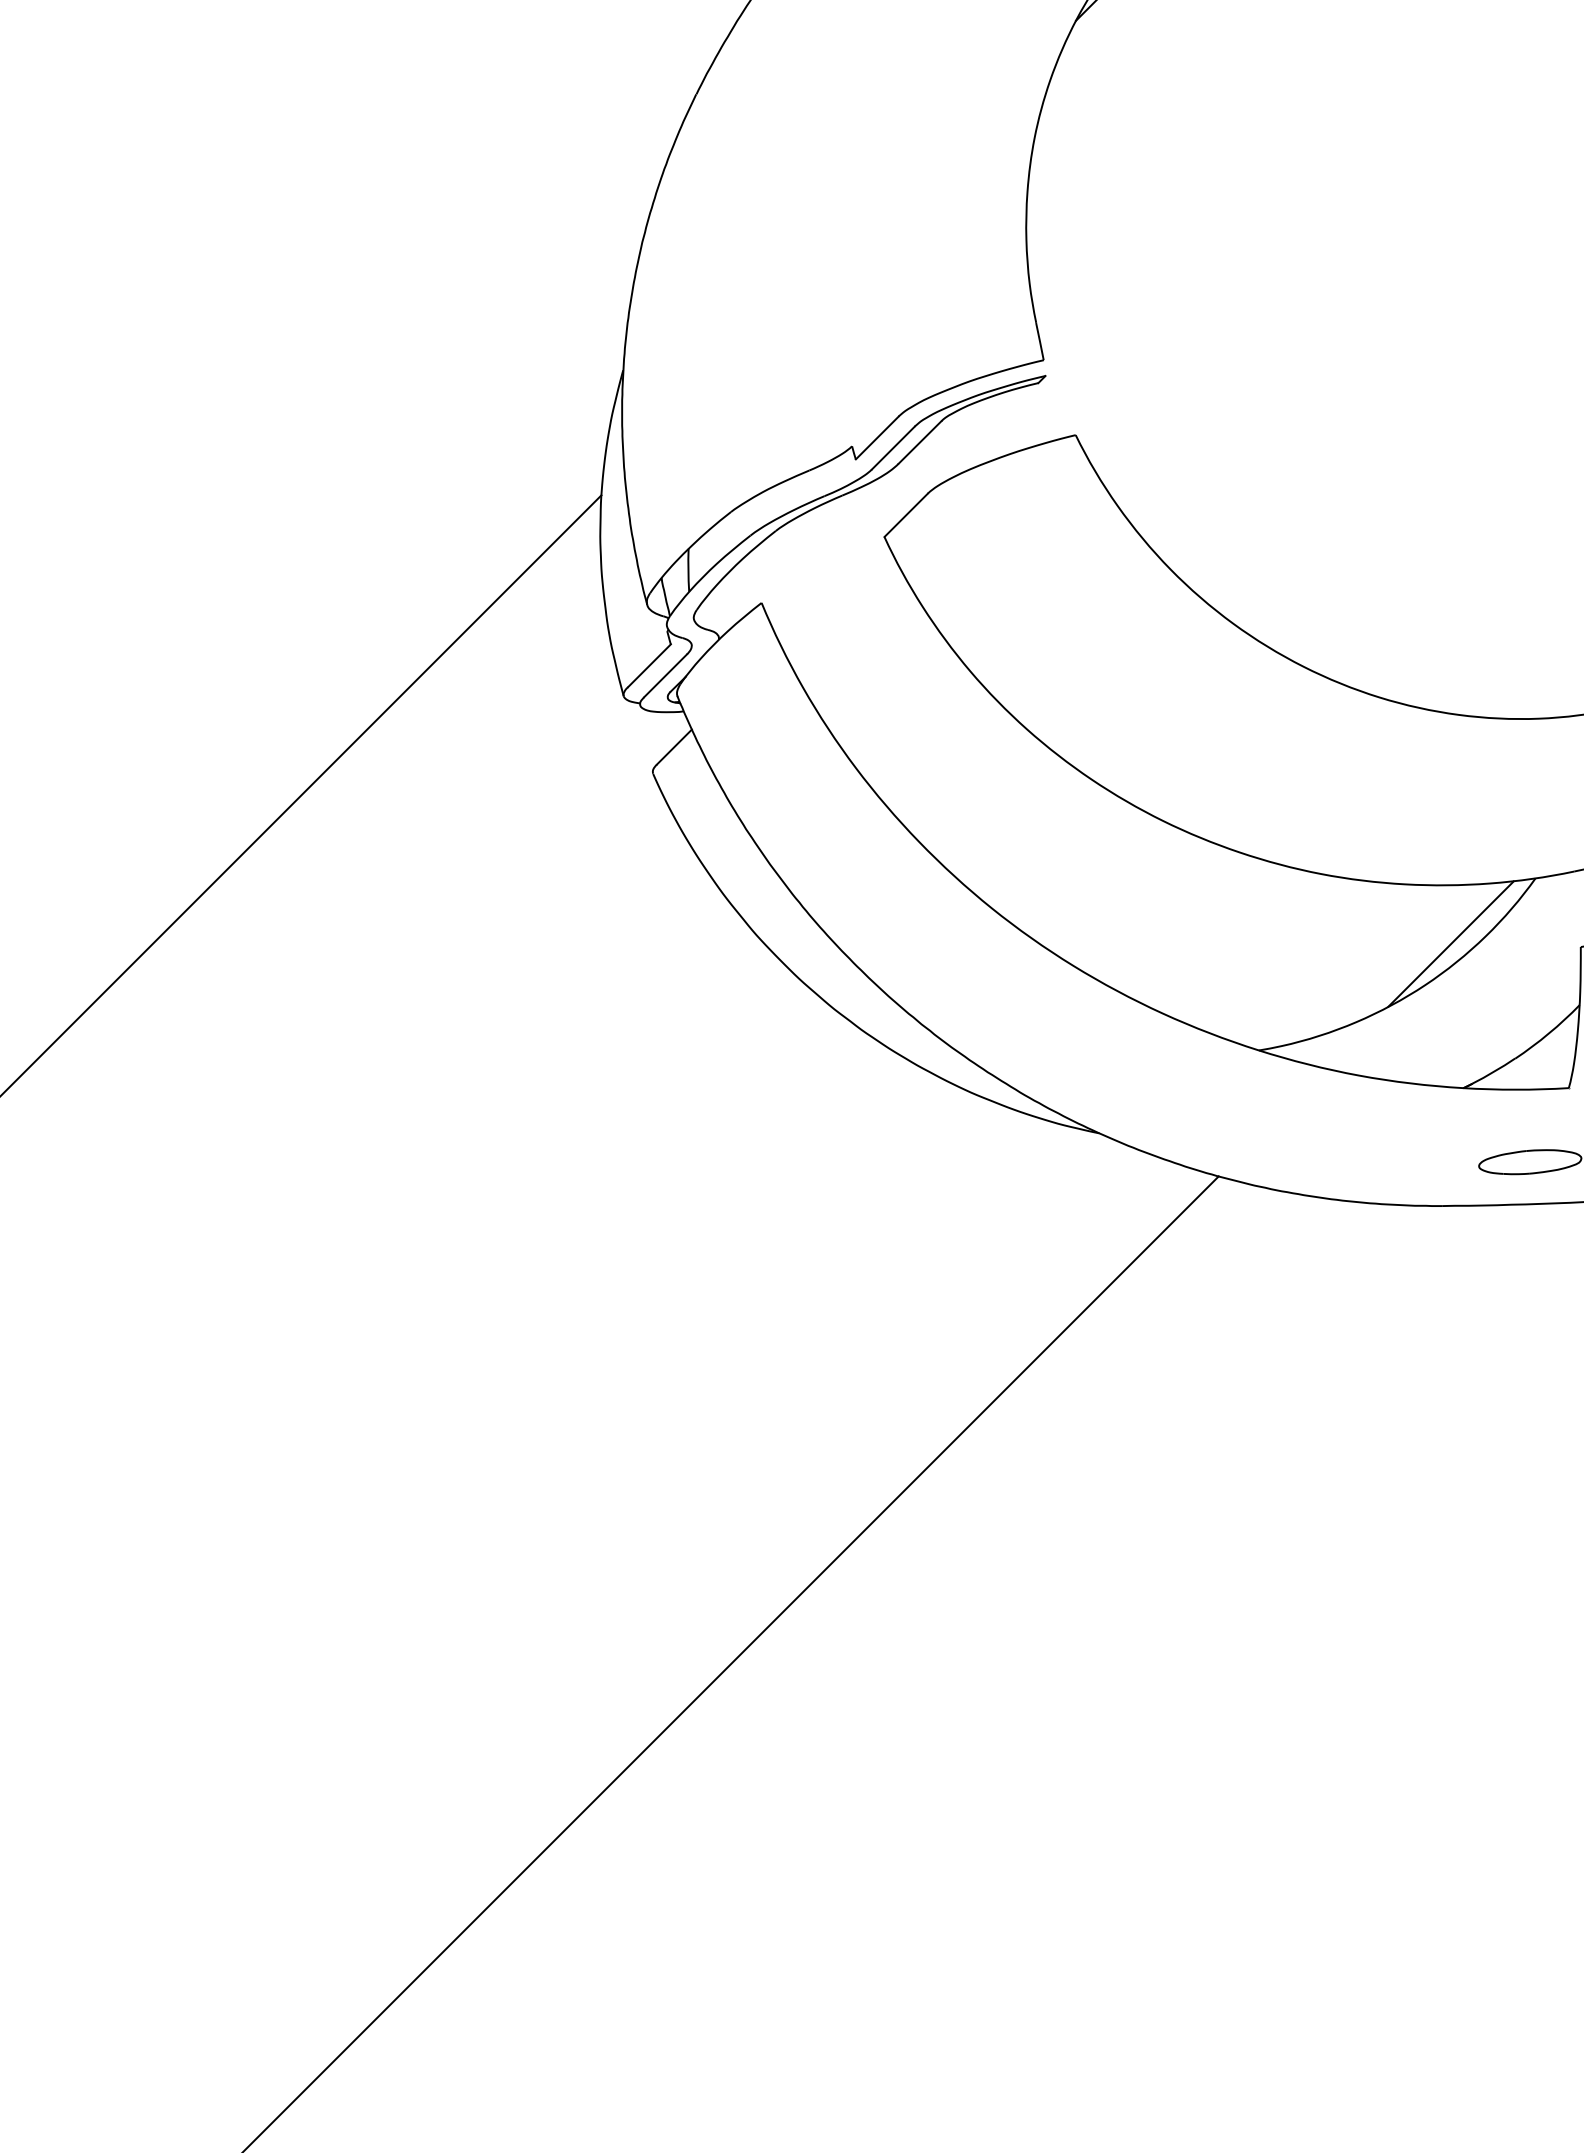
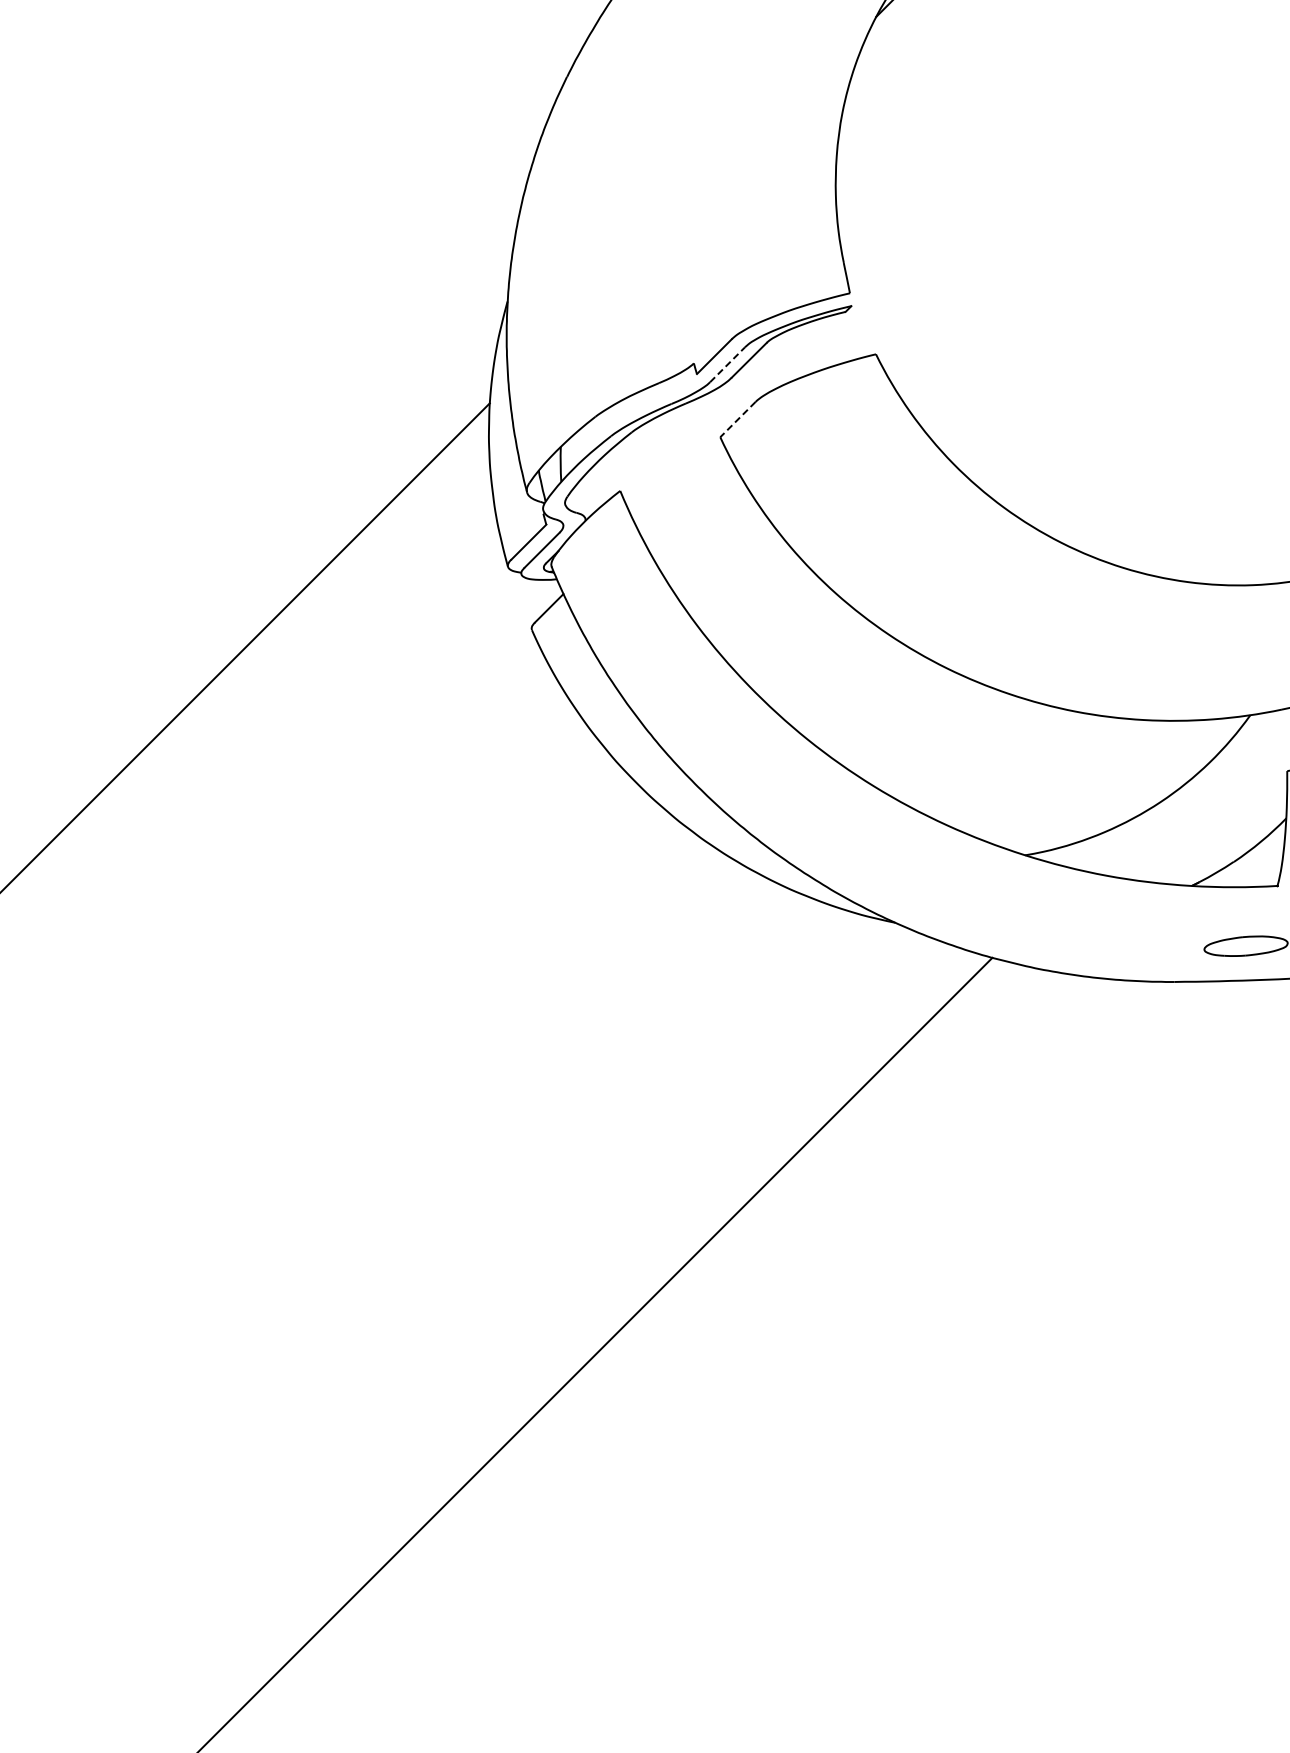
line: (893, 447) -> (727, 364), solid -> dashed
line: (905, 515) -> (737, 419), solid -> dashed
line: (1450, 943) -> (1181, 768), removed

